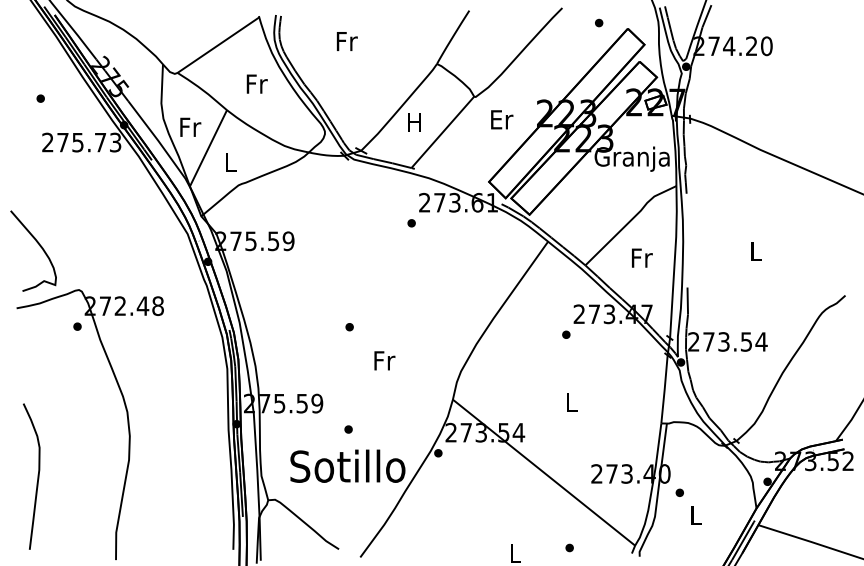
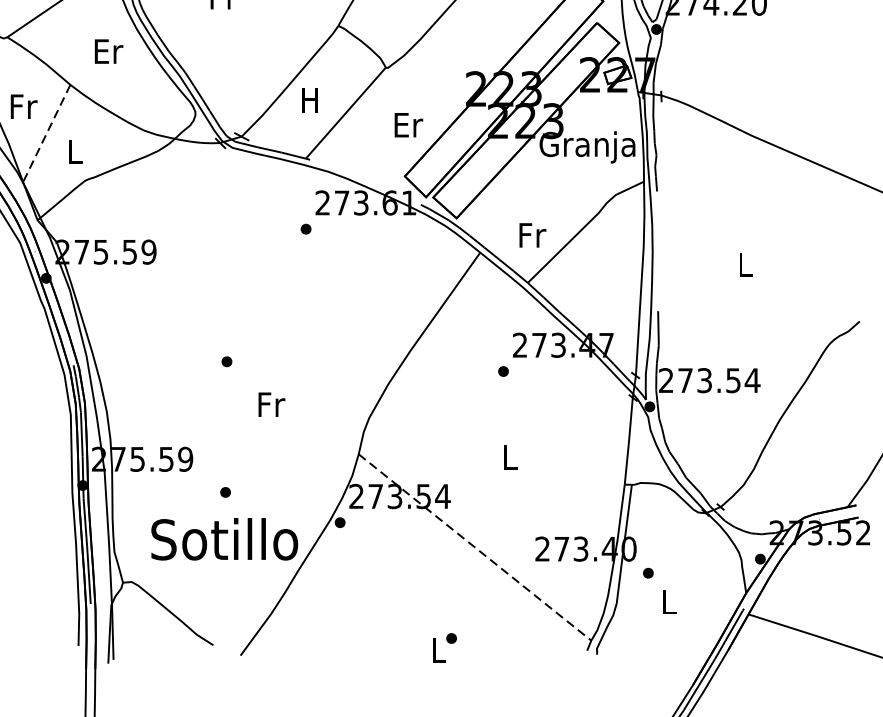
text: (257, 83) -> (109, 50), Fr -> Er
text: (502, 119) -> (409, 124), moved
line: (208, 148) -> (46, 133), solid -> dashed
text: (642, 257) -> (533, 234), moved
line: (544, 472) -> (475, 547), solid -> dashed
part: (569, 547) -> (451, 637), moved

